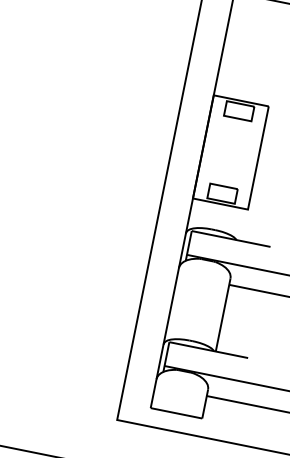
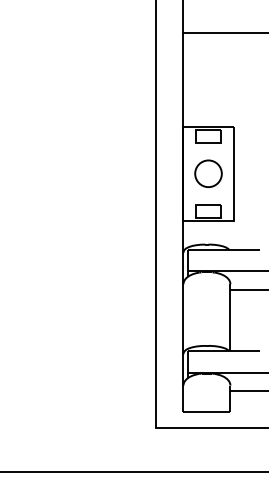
part: (230, 152) -> (208, 173), added

